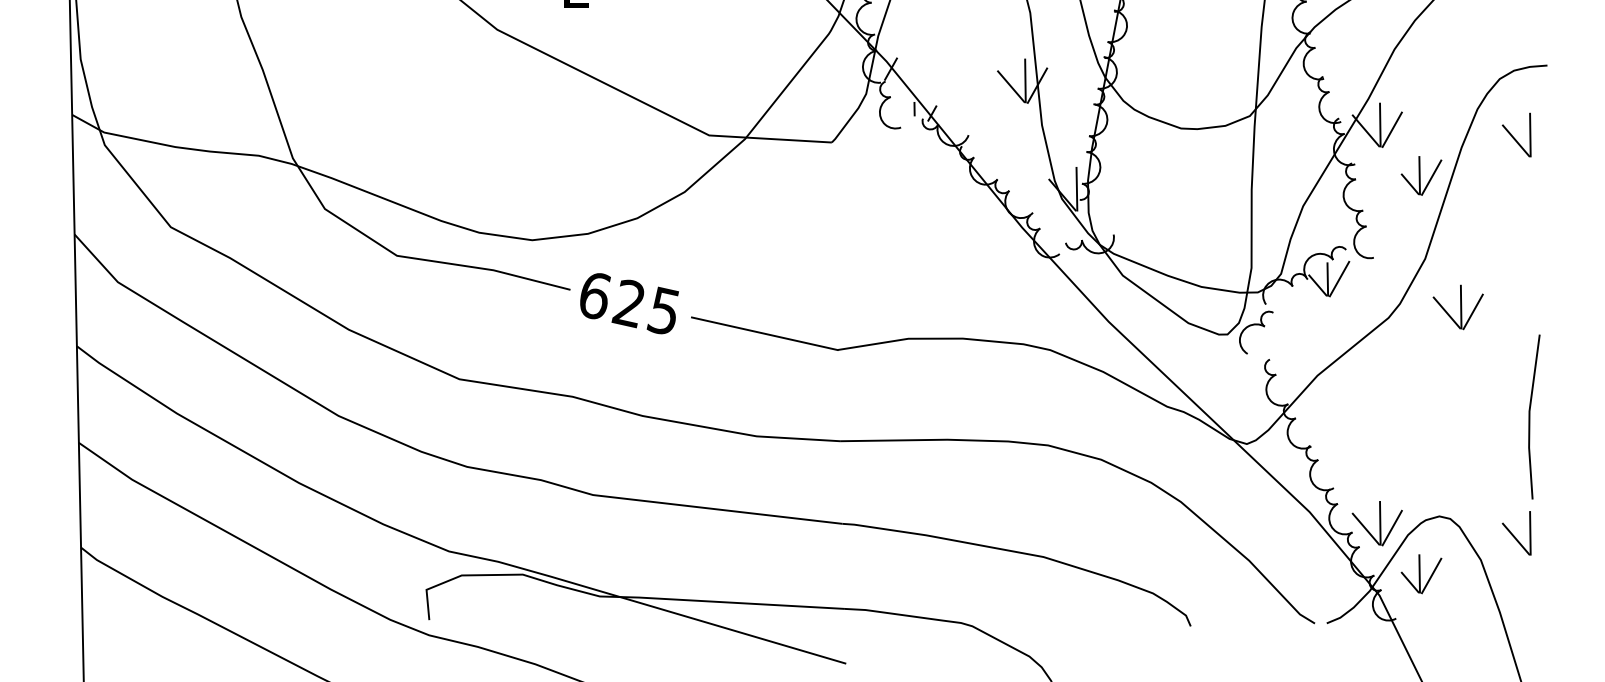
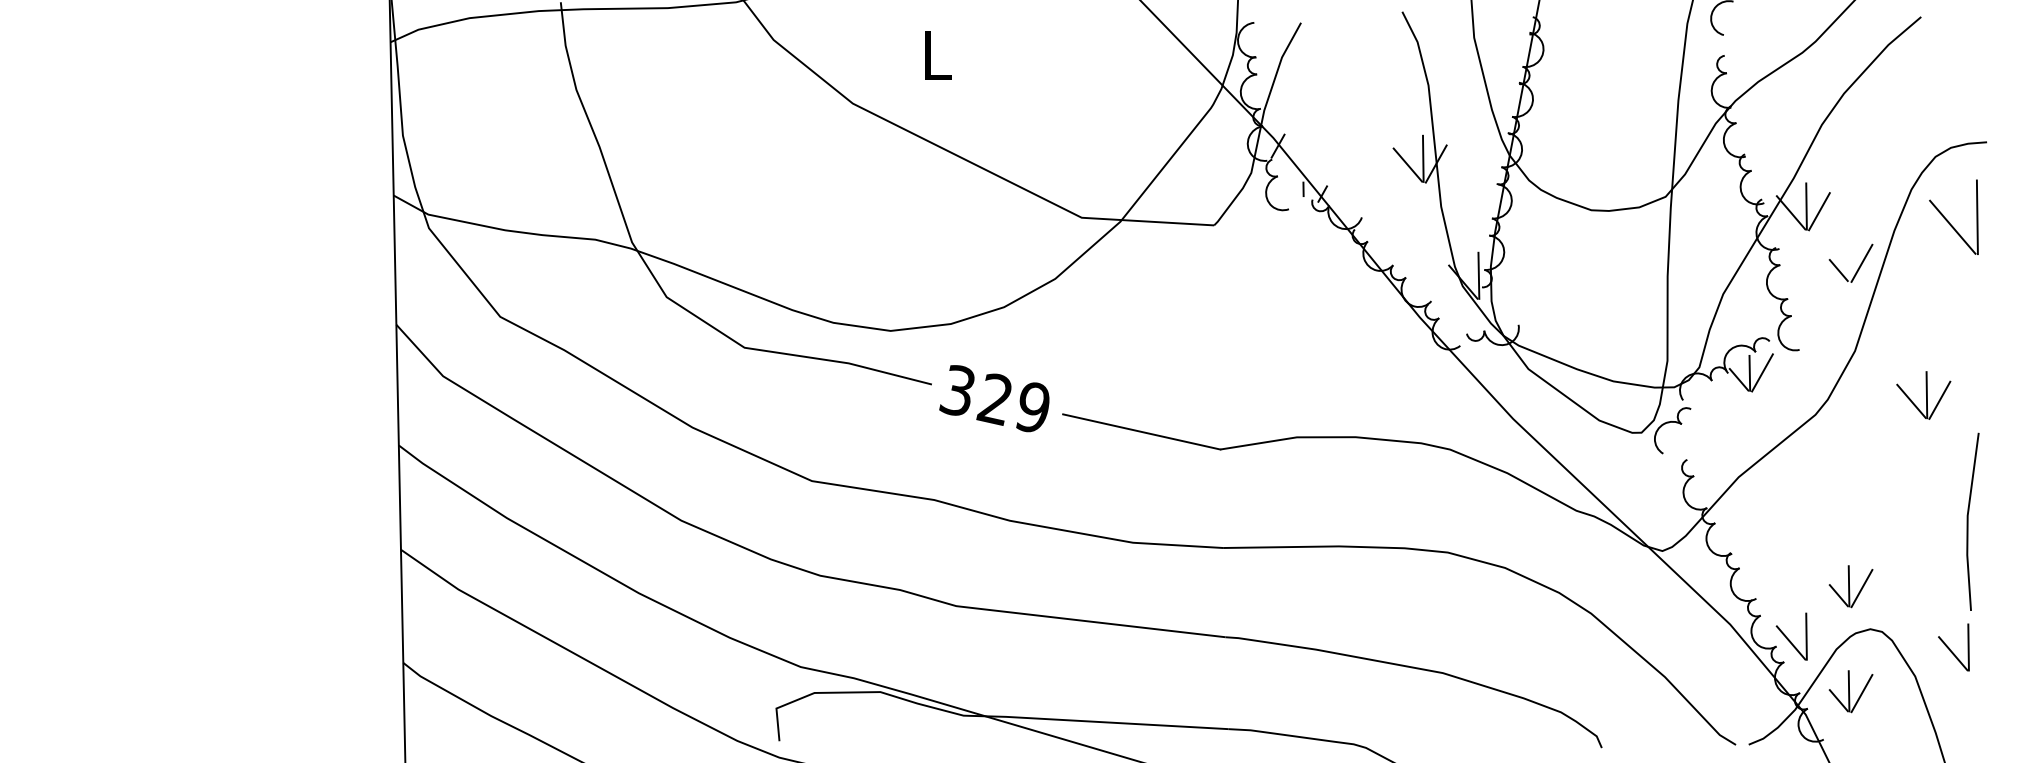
part: (1516, 135) -> (1953, 217), size x1.6
line: (1419, 175) -> (1848, 261), removed
text: (628, 302) -> (994, 398), 625 -> 329
part: (1458, 307) -> (1923, 395), moved
part: (1421, 476) -> (1850, 586), added
line: (1392, 527) -> (1819, 641), removed

